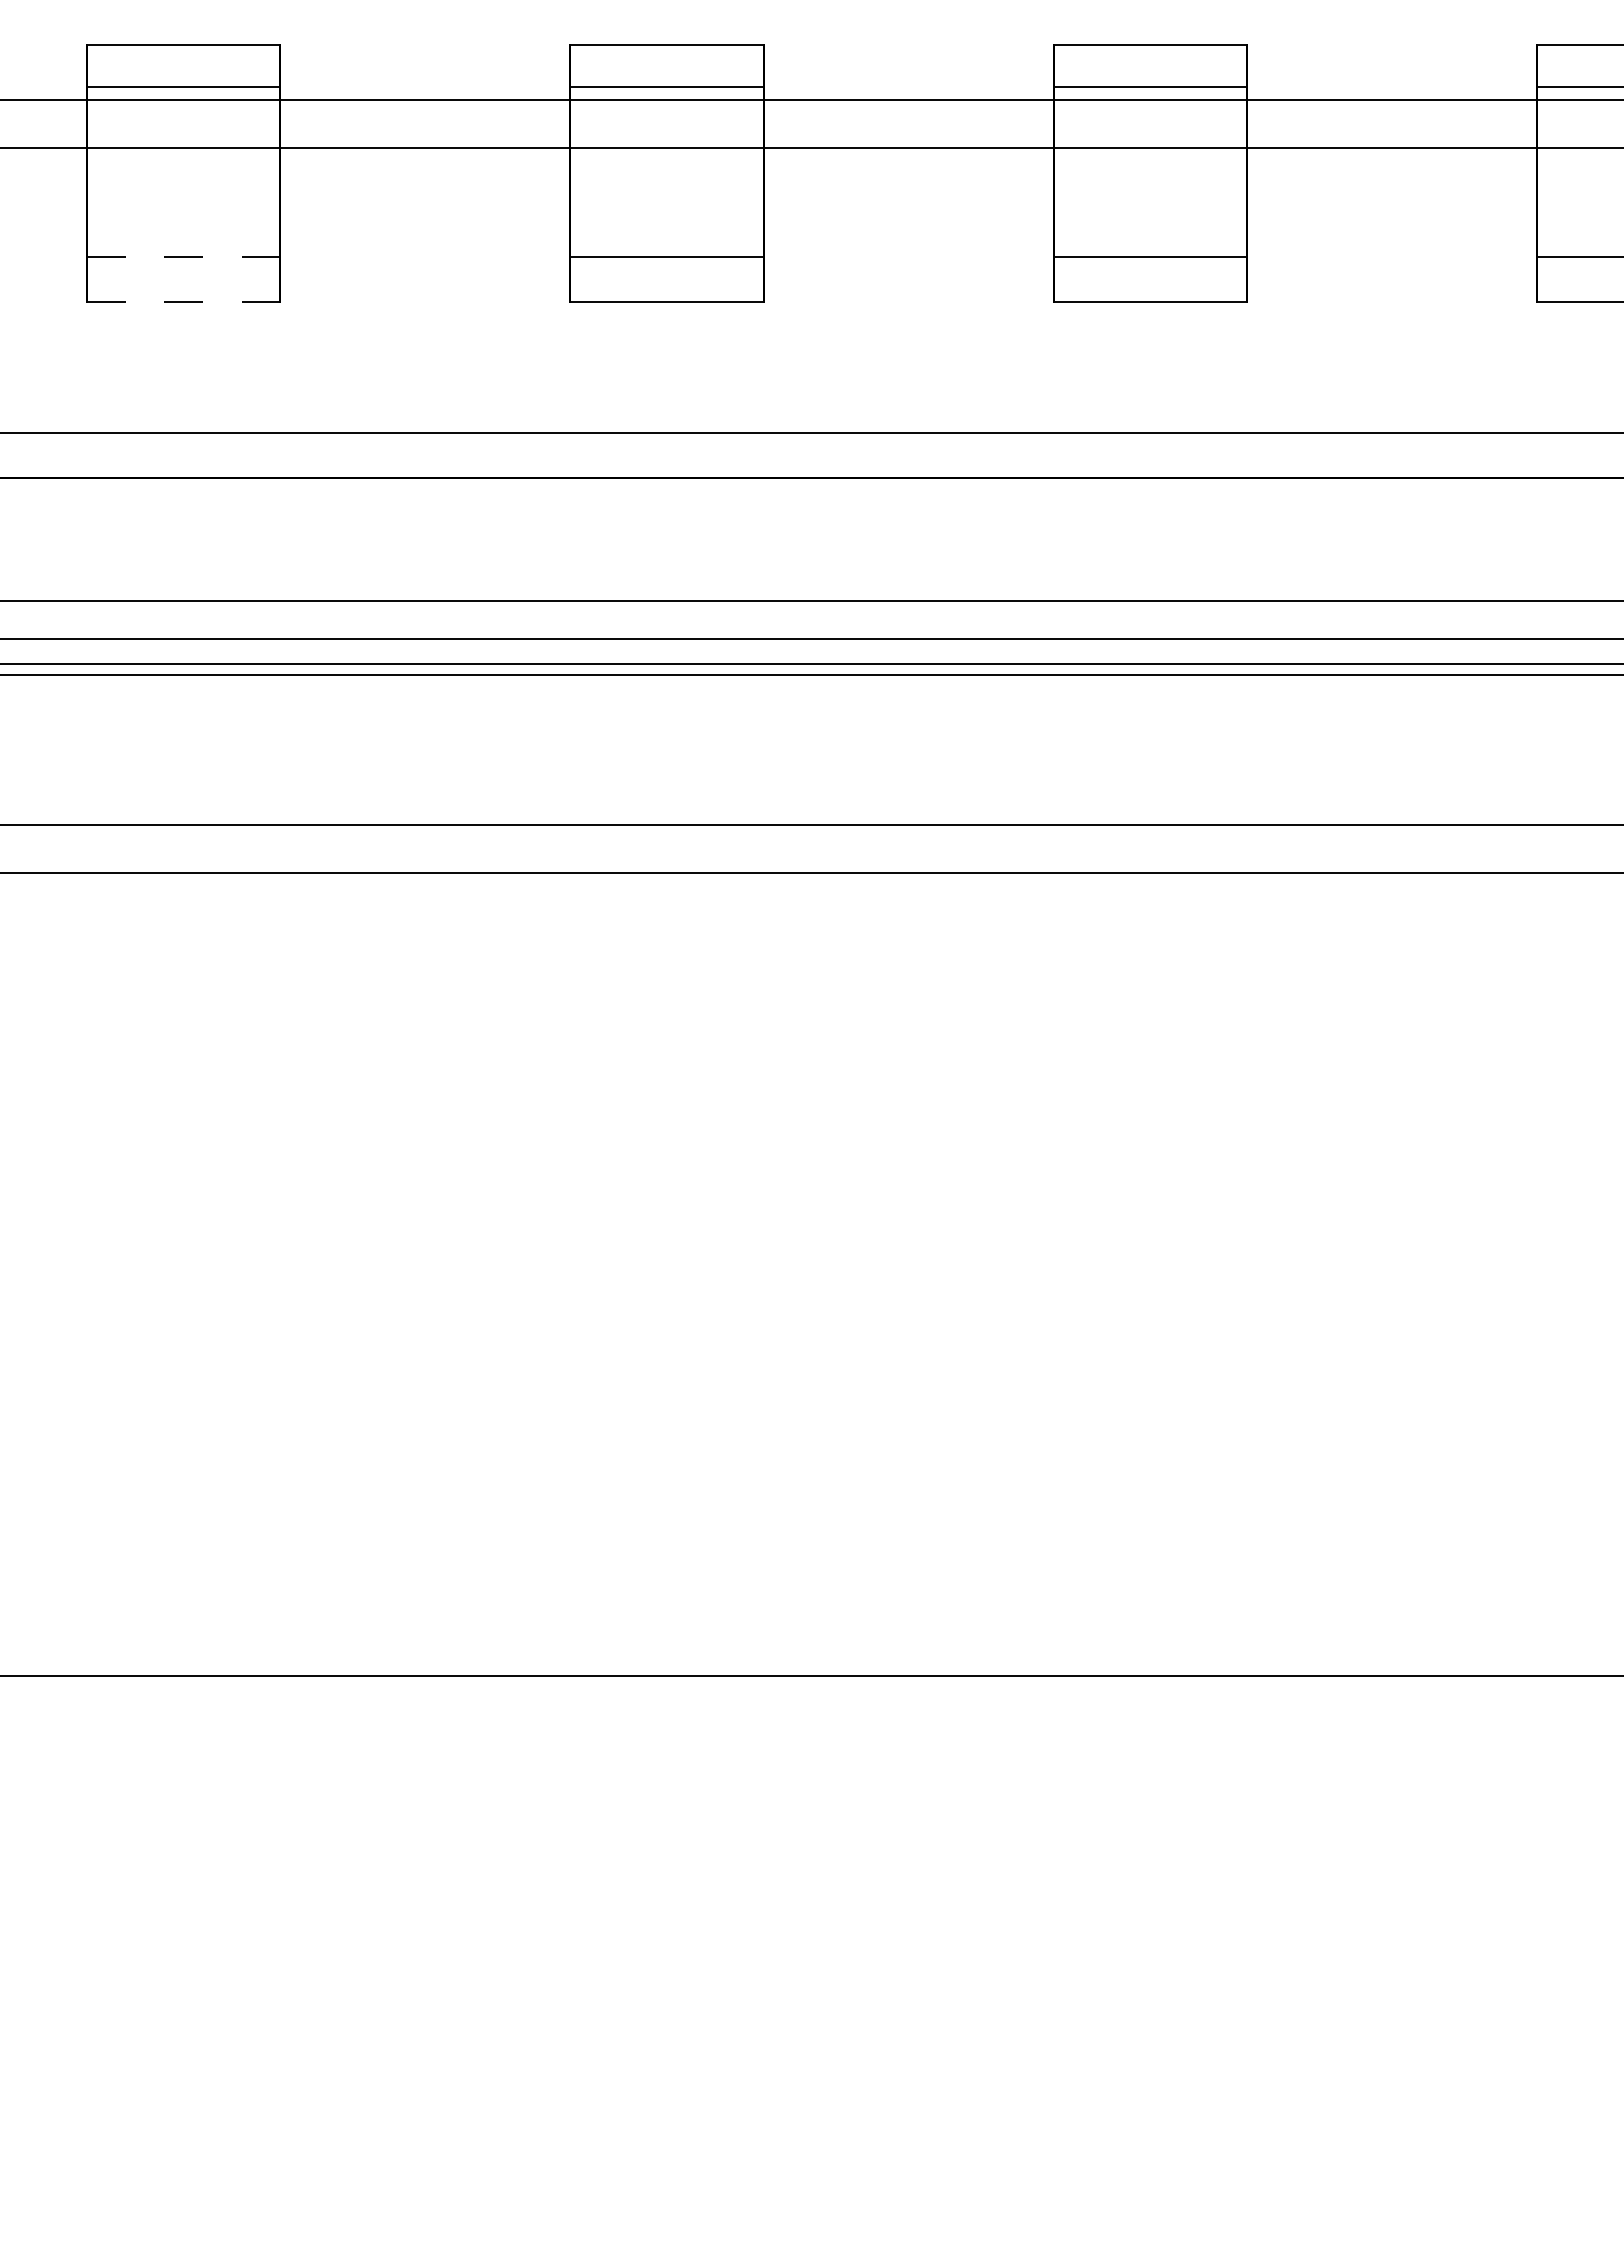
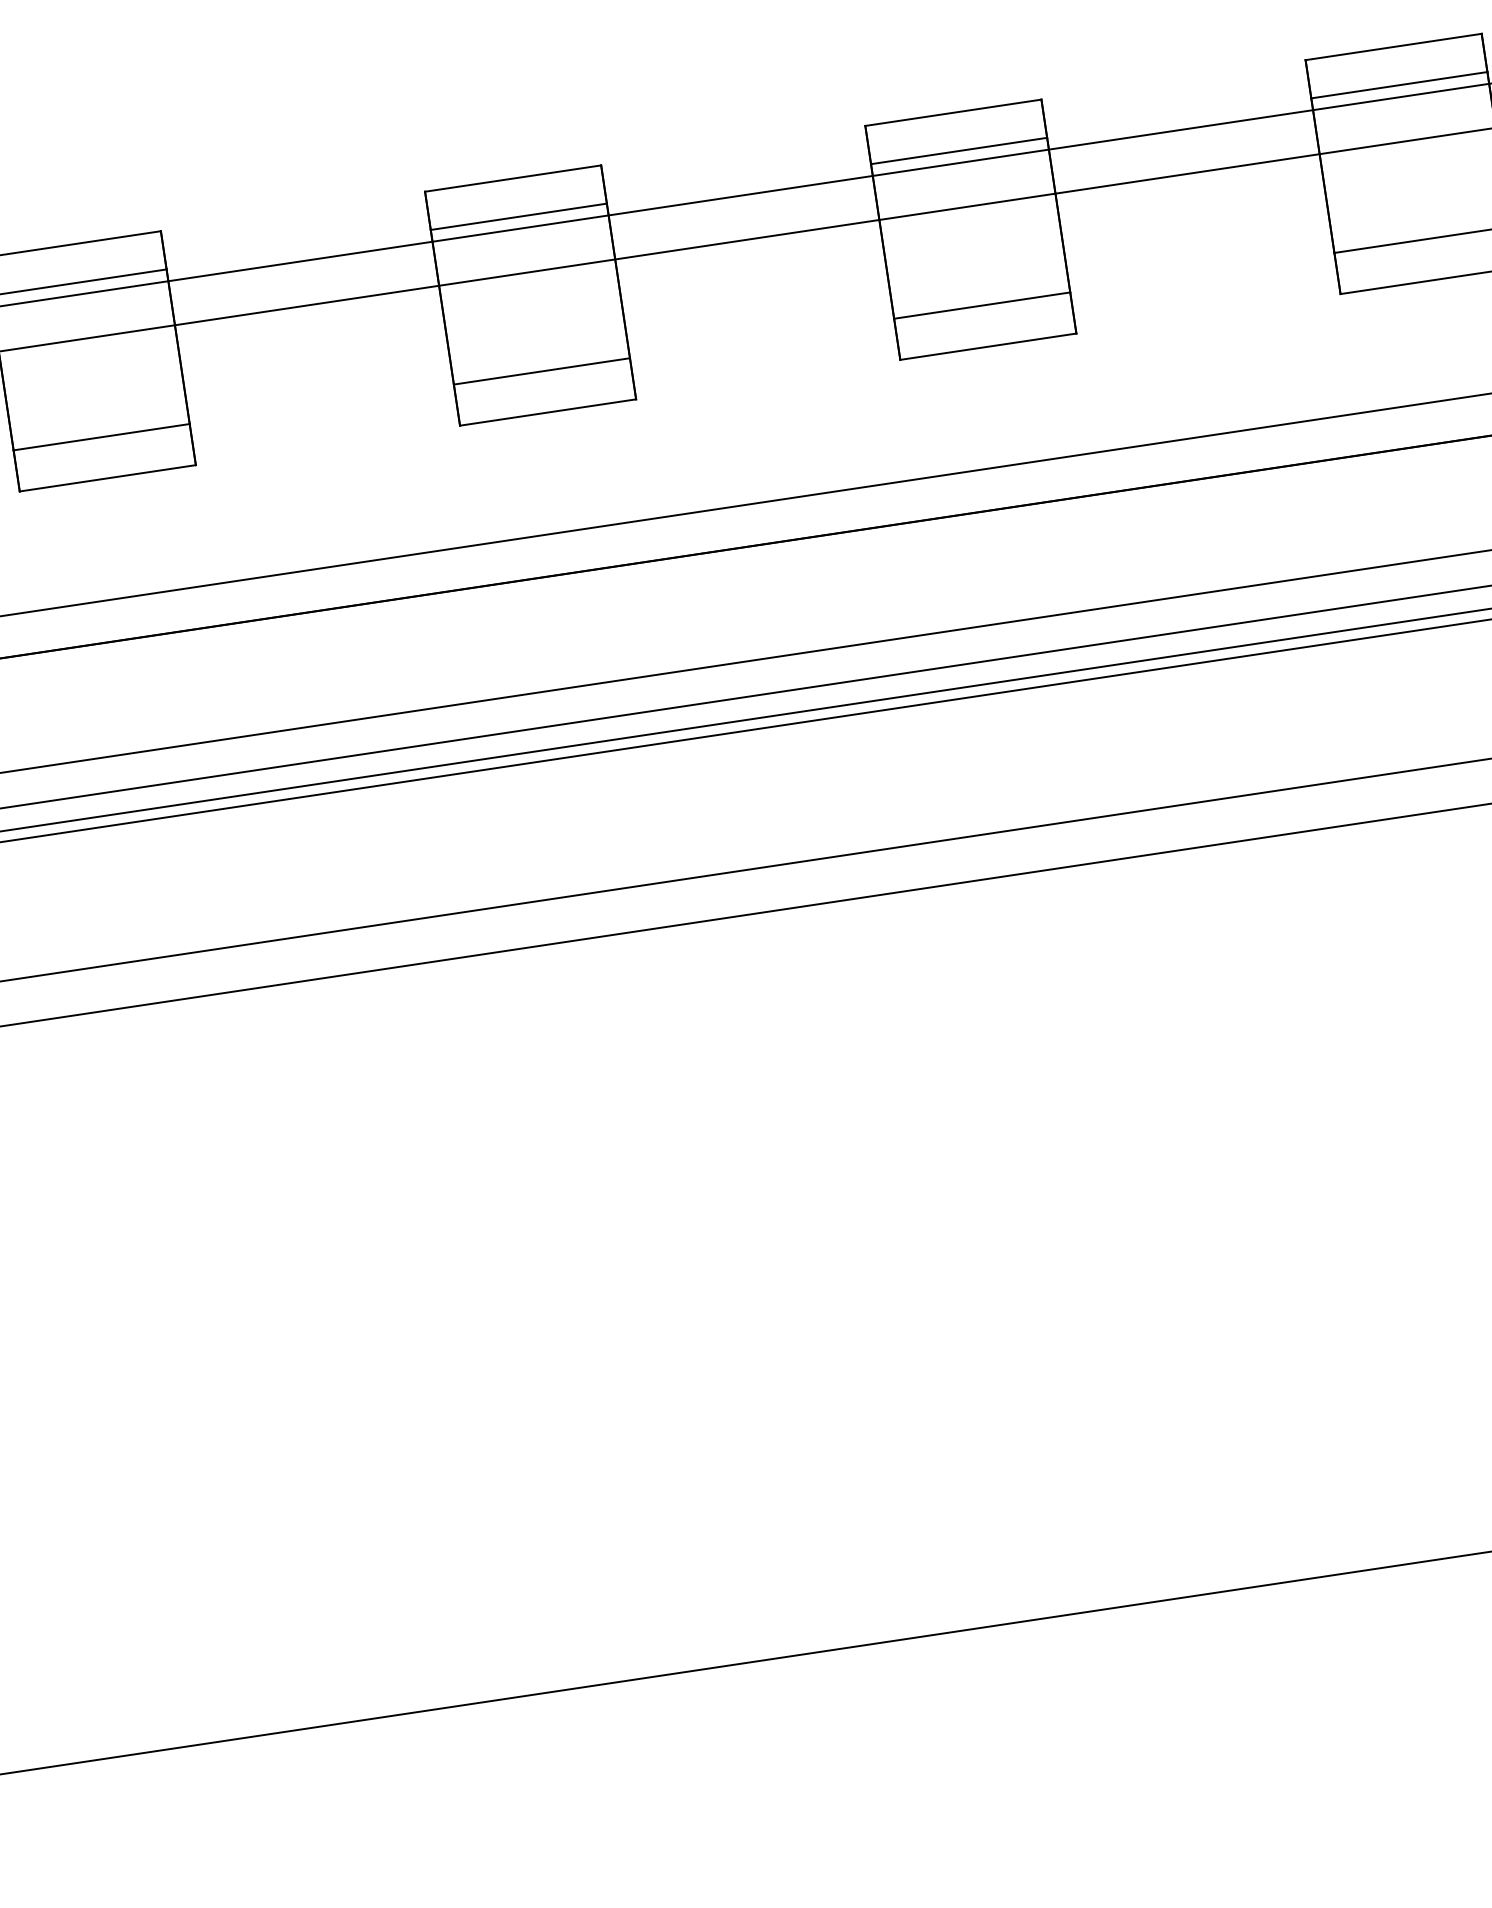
line: (183, 256) -> (101, 436), dashed -> solid
line: (183, 301) -> (107, 477), dashed -> solid

